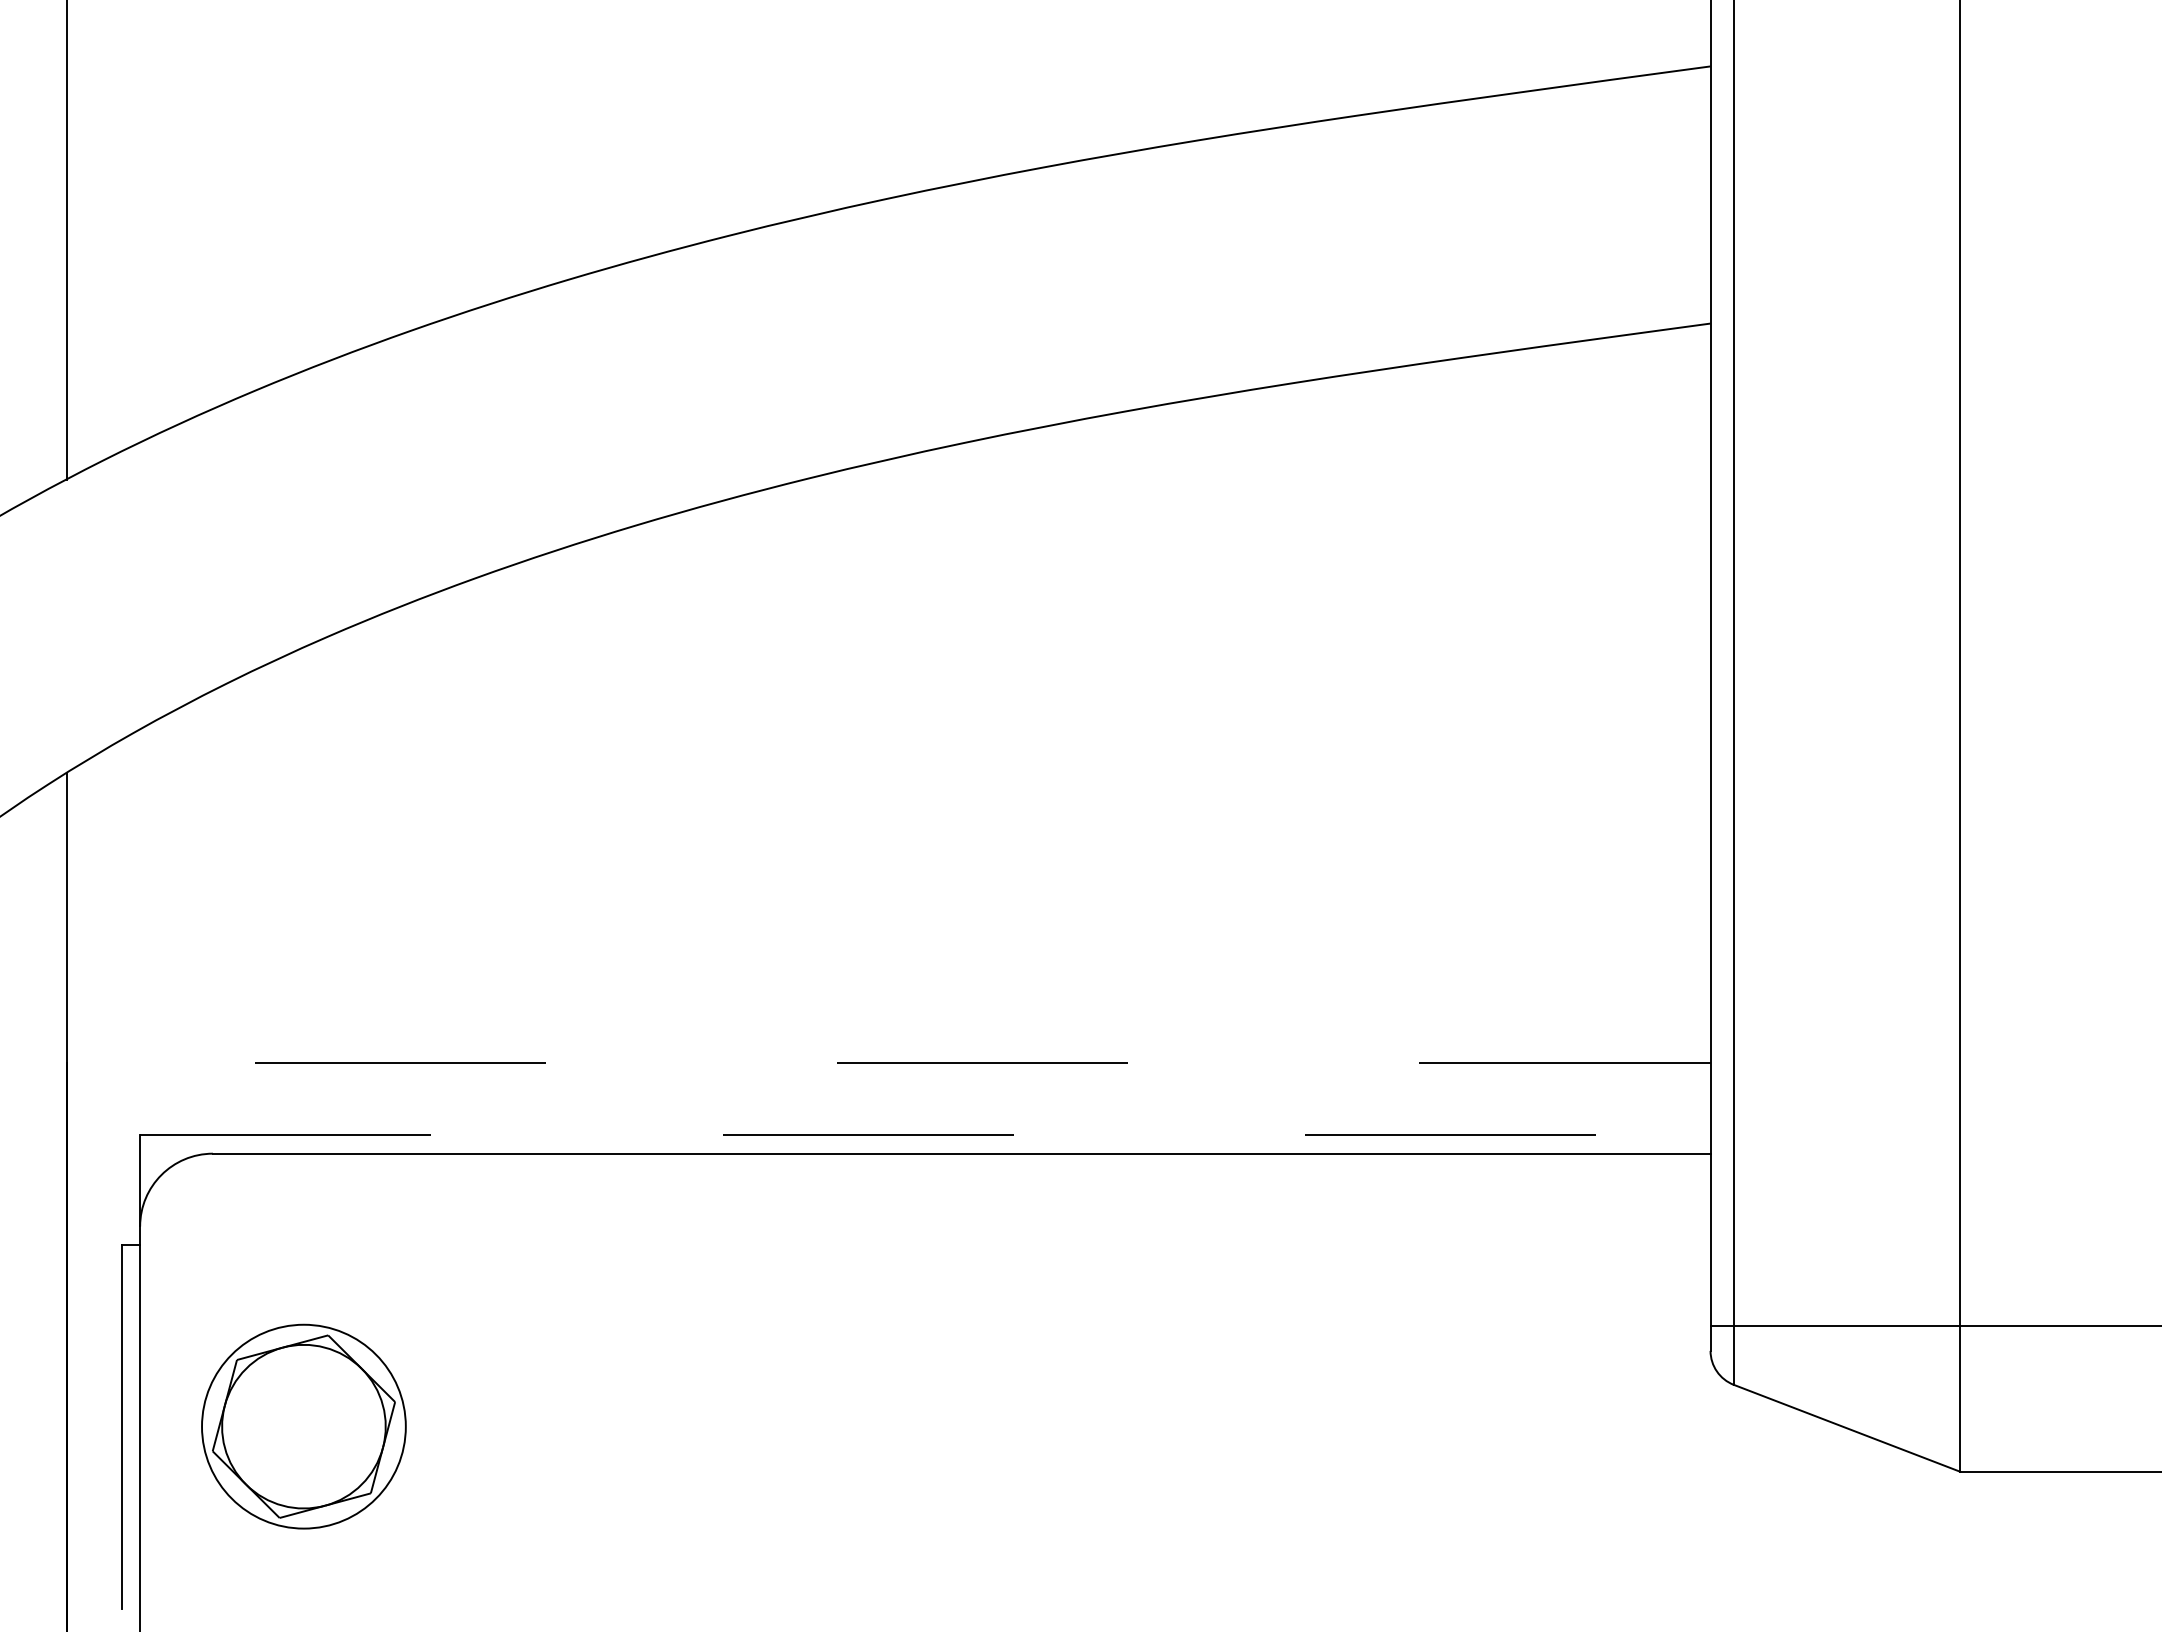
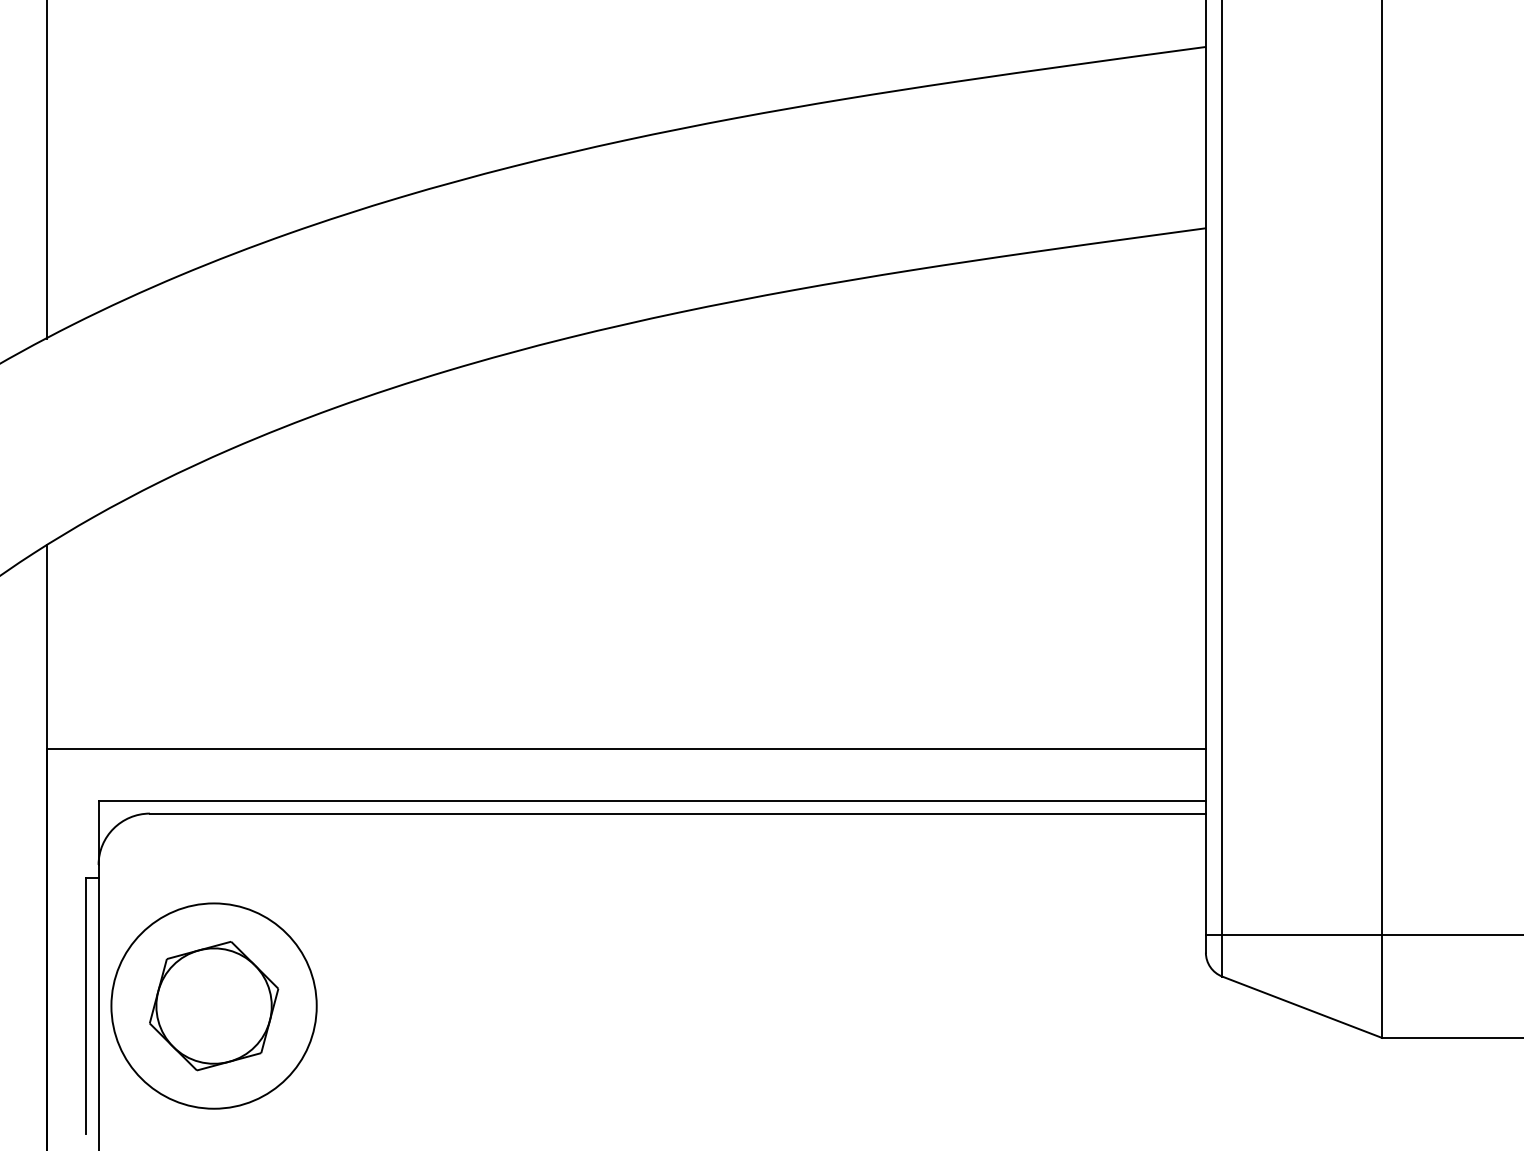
line: (888, 1062) -> (626, 749), dashed -> solid
line: (925, 1135) -> (652, 800), dashed -> solid
circle: (303, 1426) -> (213, 1005), size x1.43

